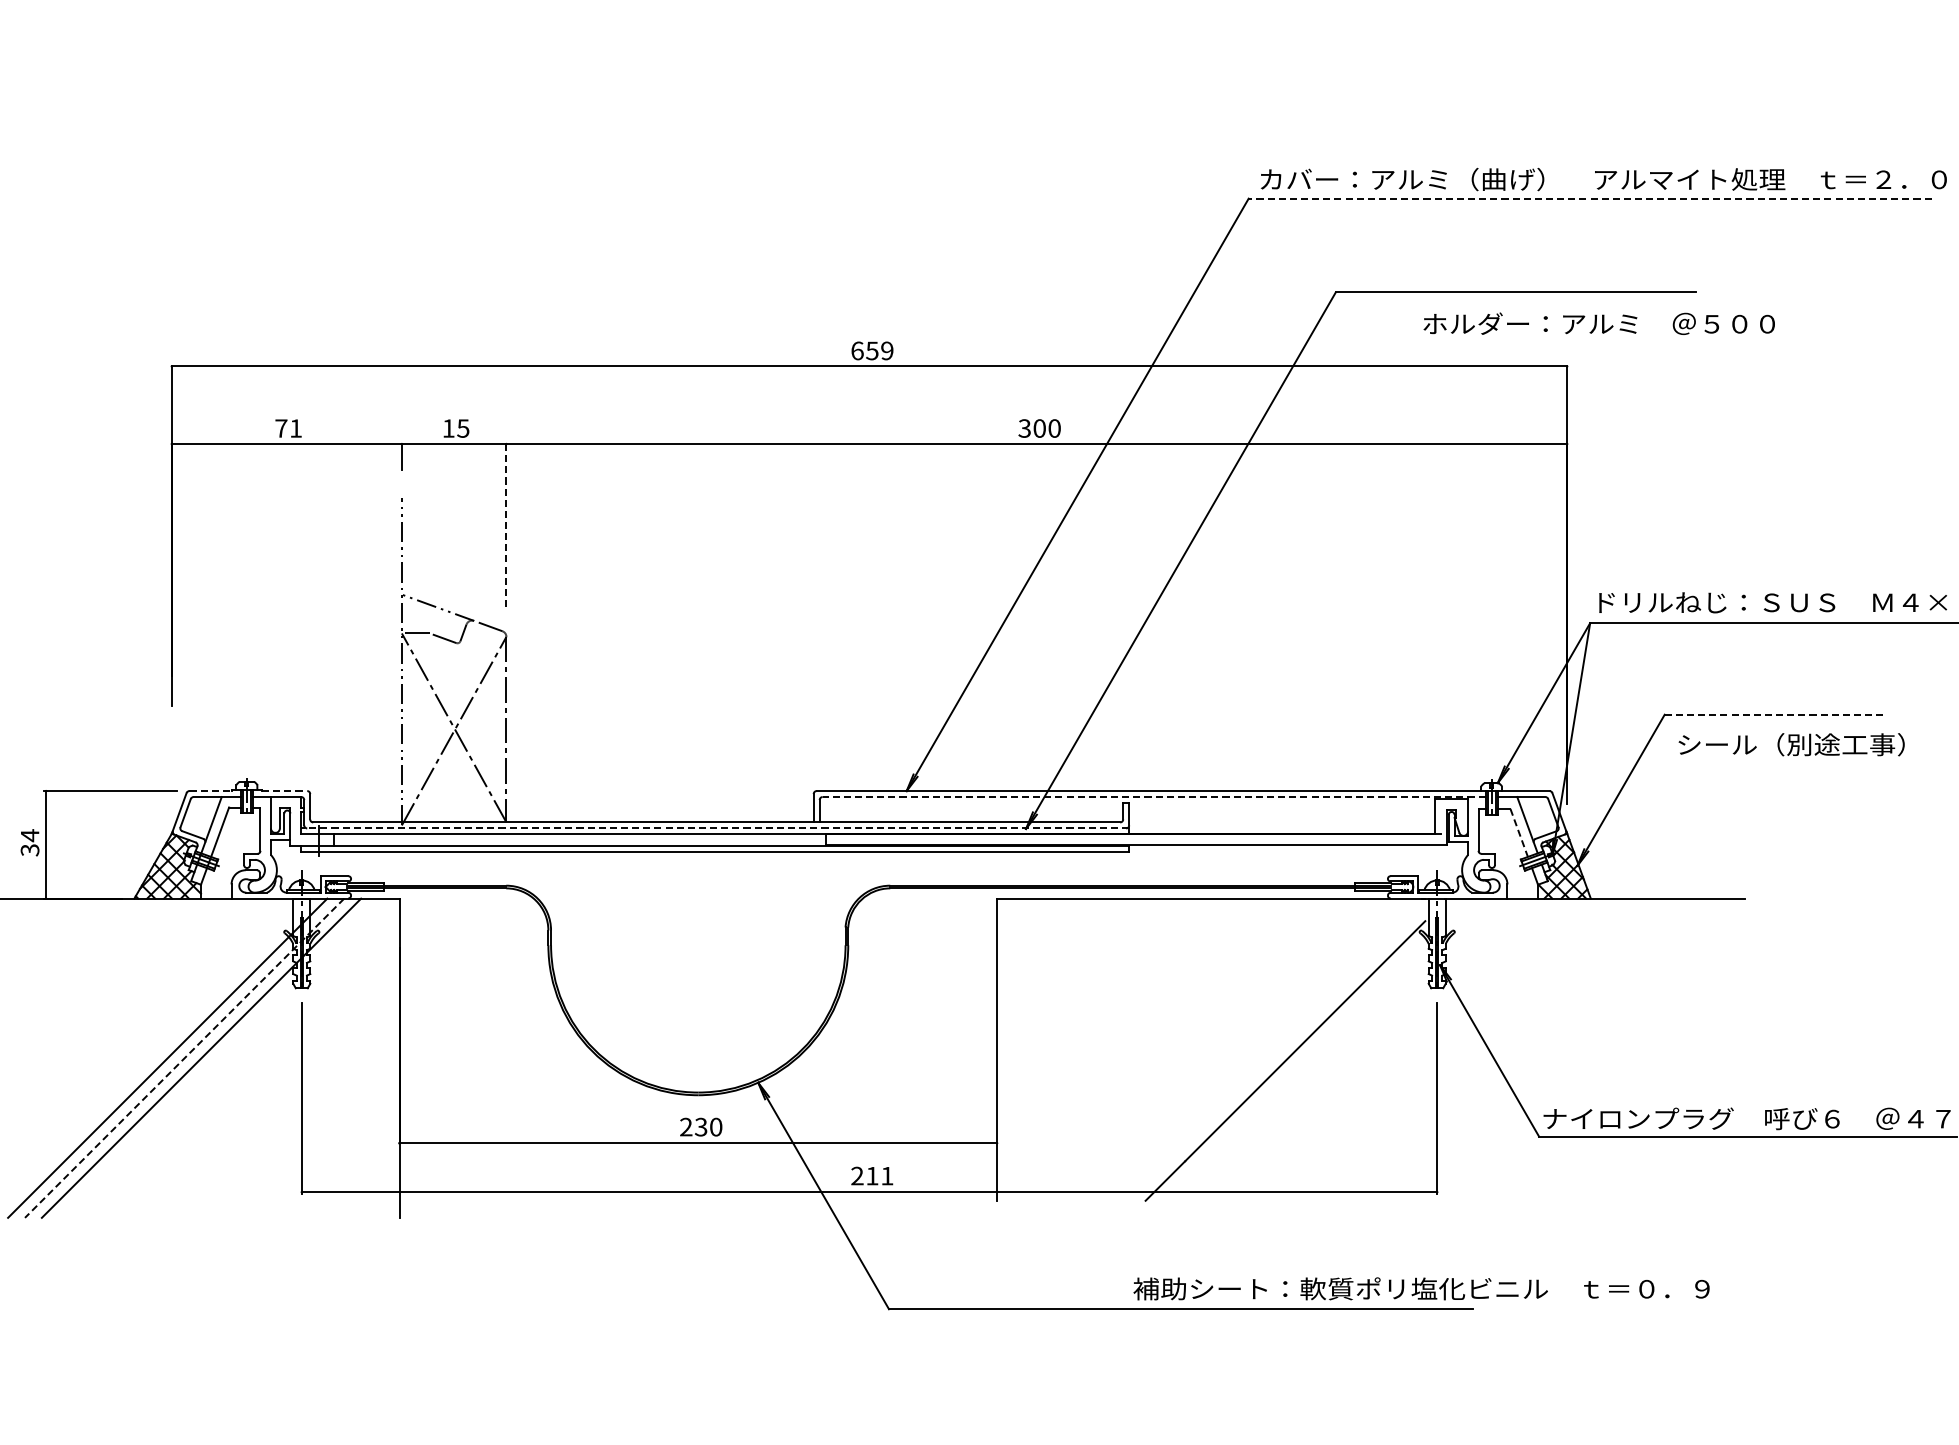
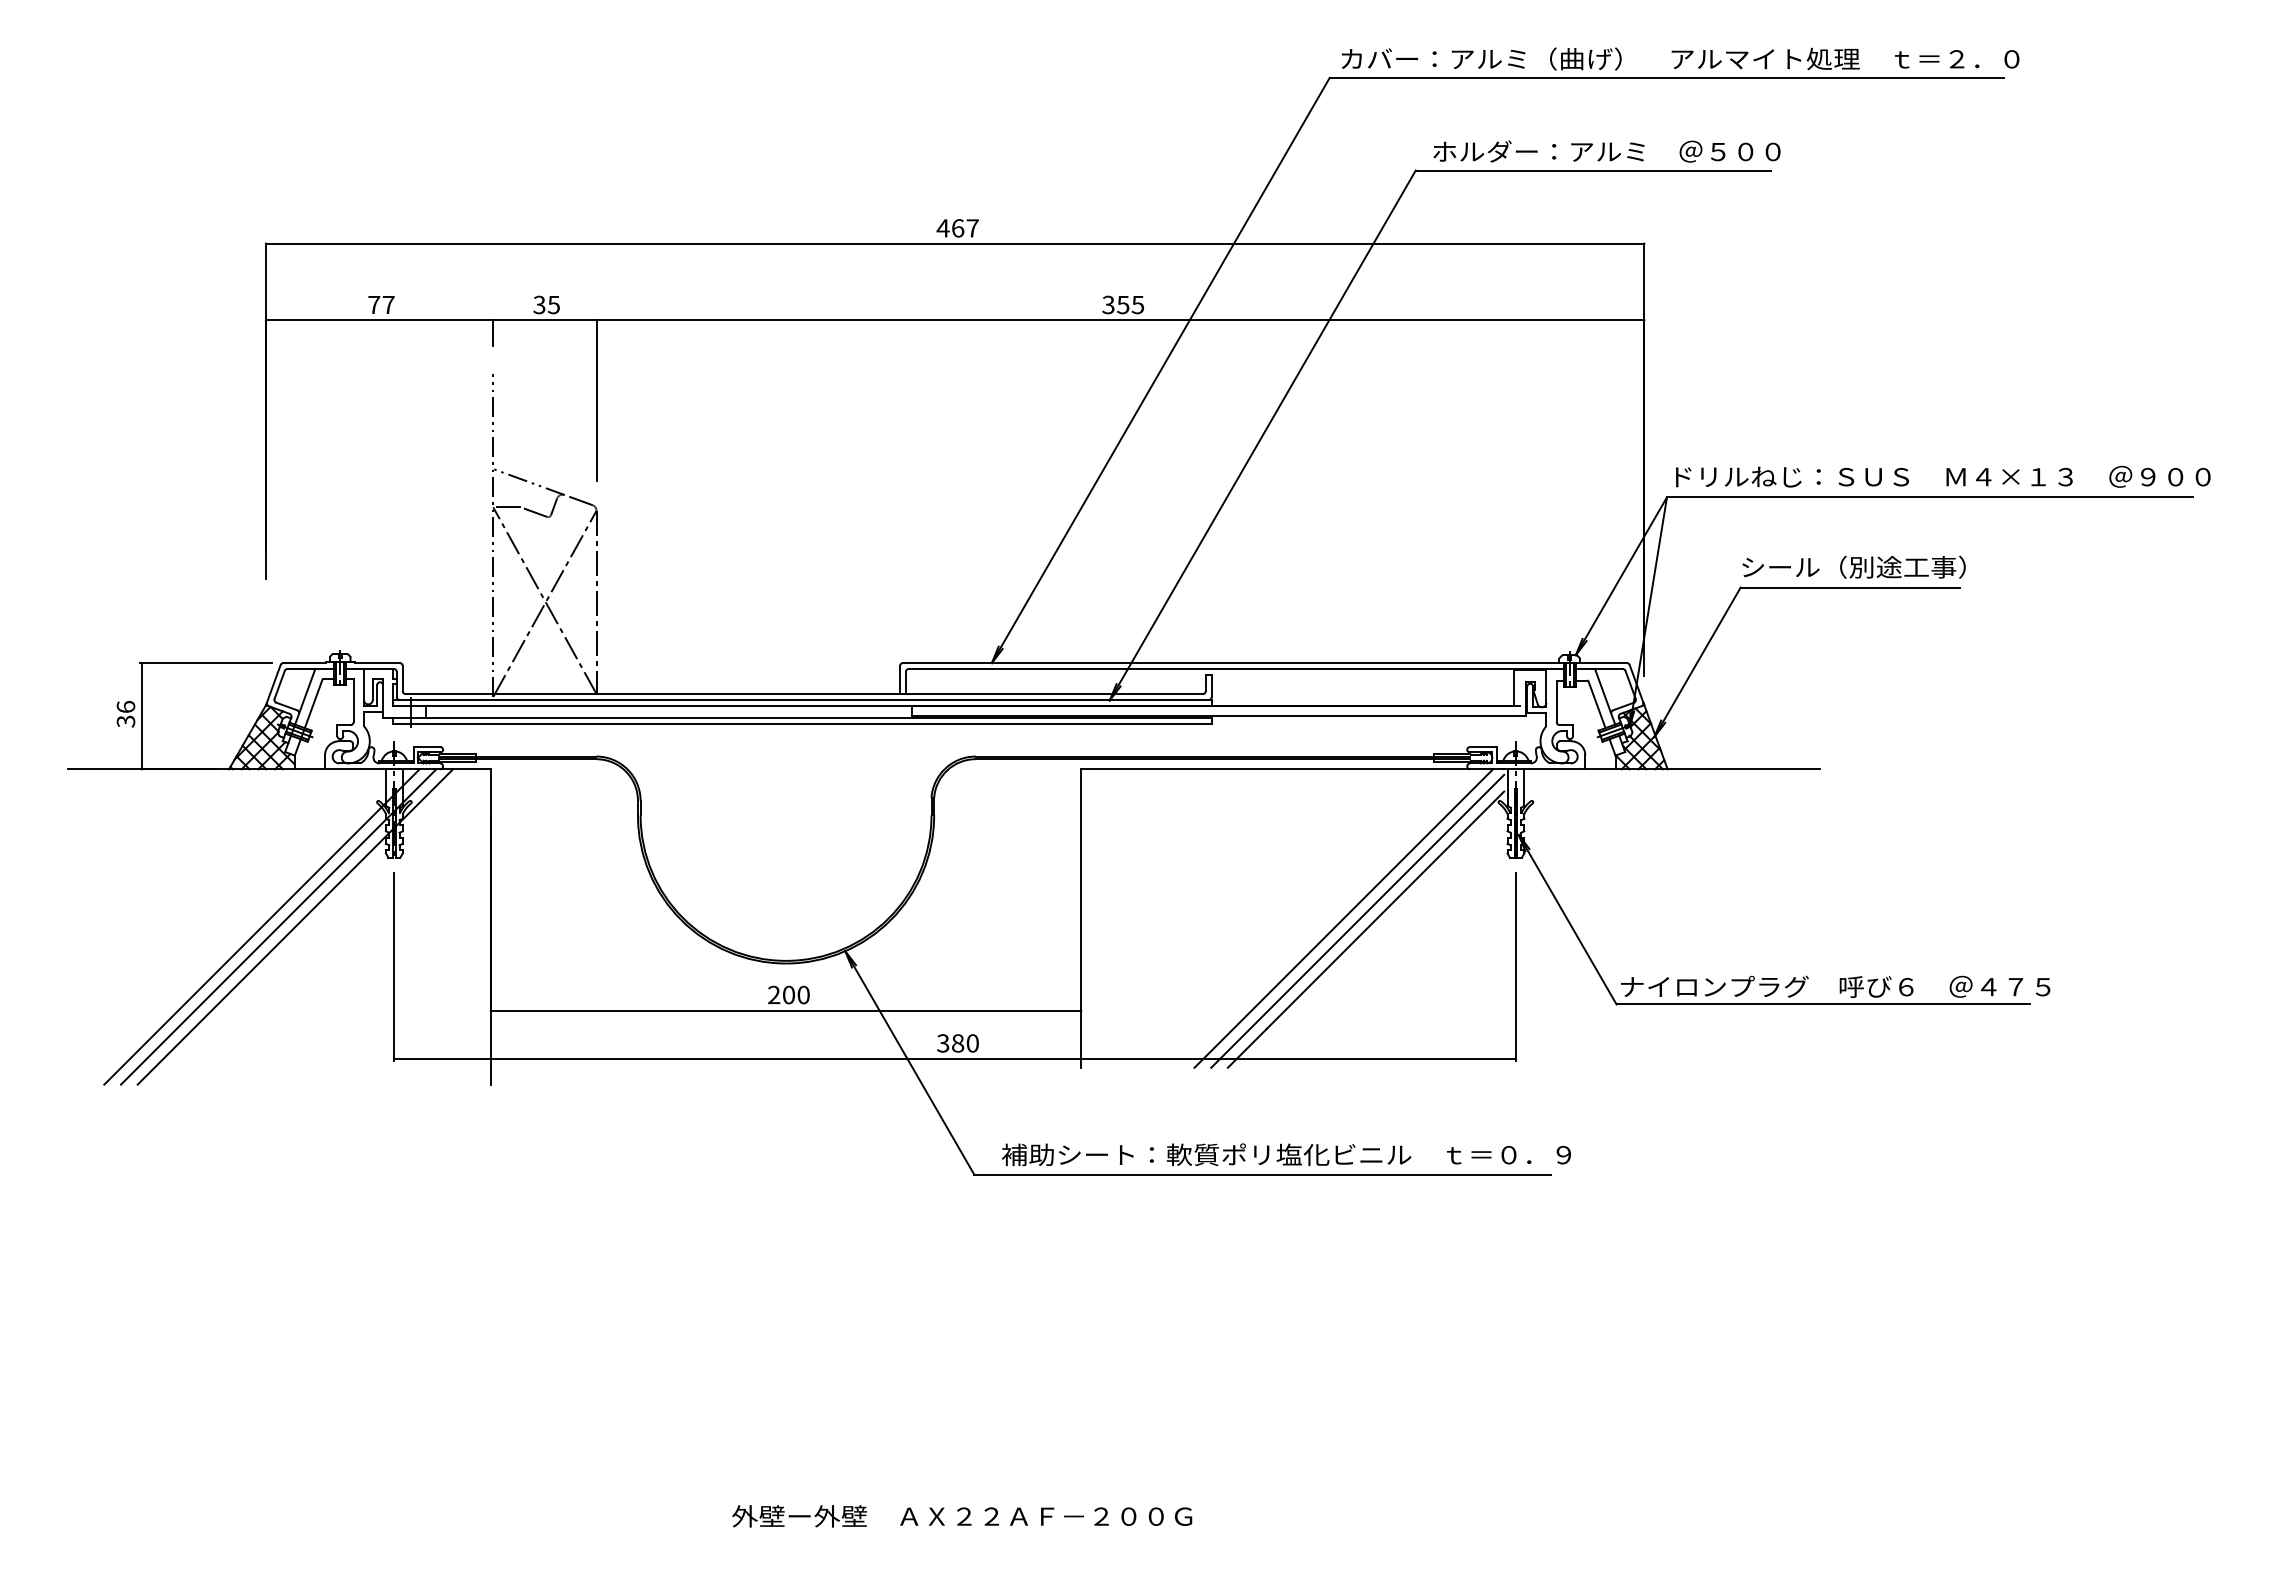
line: (1589, 198) -> (1666, 77), dashed -> solid
text: (1598, 323) -> (1606, 151), moved
text: (871, 351) -> (957, 228), 659 -> 467
text: (295, 428) -> (388, 304), 71 -> 77
text: (448, 428) -> (539, 304), 15 -> 35
text: (1047, 428) -> (1130, 304), 300 -> 355
line: (506, 526) -> (596, 401), dashed -> solid
line: (1775, 714) -> (1850, 587), dashed -> solid
text: (1791, 743) -> (1853, 566), moved
line: (211, 791) -> (305, 663), dashed -> solid
line: (284, 791) -> (377, 663), dashed -> solid
line: (1153, 796) -> (1235, 668), dashed -> solid
line: (714, 827) -> (802, 699), dashed -> solid
line: (1519, 833) -> (1597, 704), dashed -> solid
text: (29, 835) -> (125, 706), 34 -> 36
line: (1262, 1049) -> (1343, 918), added
line: (1276, 1051) -> (1357, 920), added
line: (184, 1057) -> (278, 926), dashed -> solid
text: (700, 1127) -> (788, 995), 230 -> 200
text: (871, 1176) -> (957, 1043), 211 -> 380
text: (1421, 1288) -> (1286, 1154), moved

